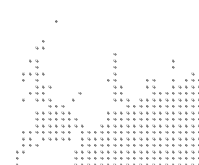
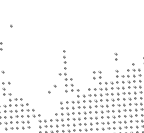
part: (76, 96) -> (52, 88), moved

